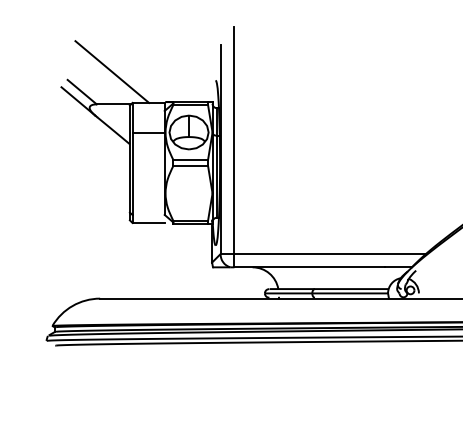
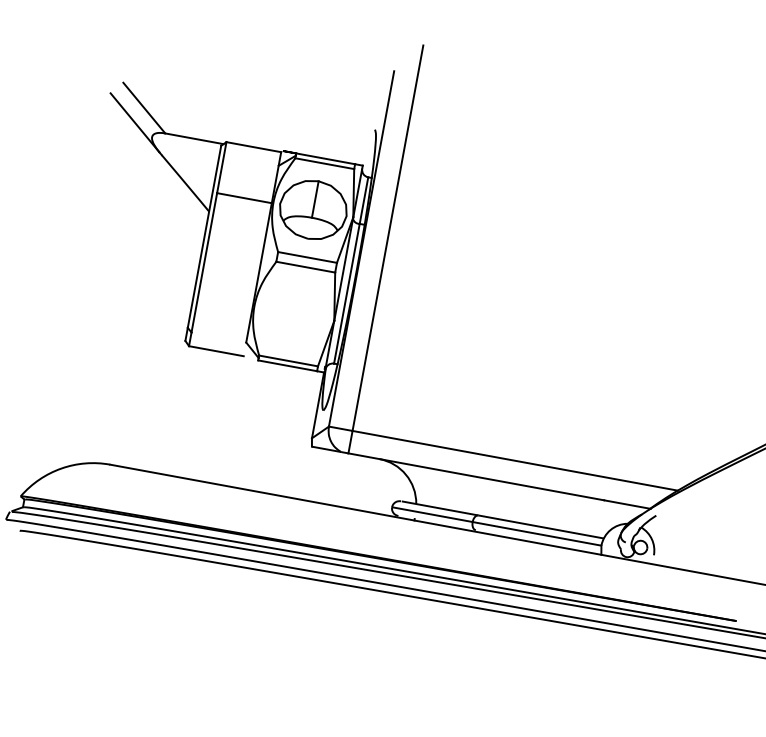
line: (112, 71) -> (202, 82), removed

